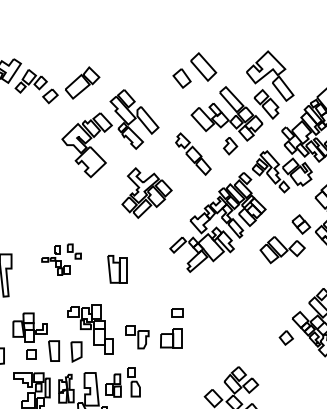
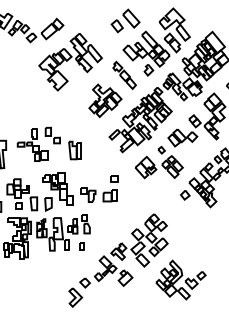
part: (147, 192) -> (105, 100), moved
part: (61, 258) -> (38, 143), size x1.67
part: (246, 287) -> (159, 162), added

